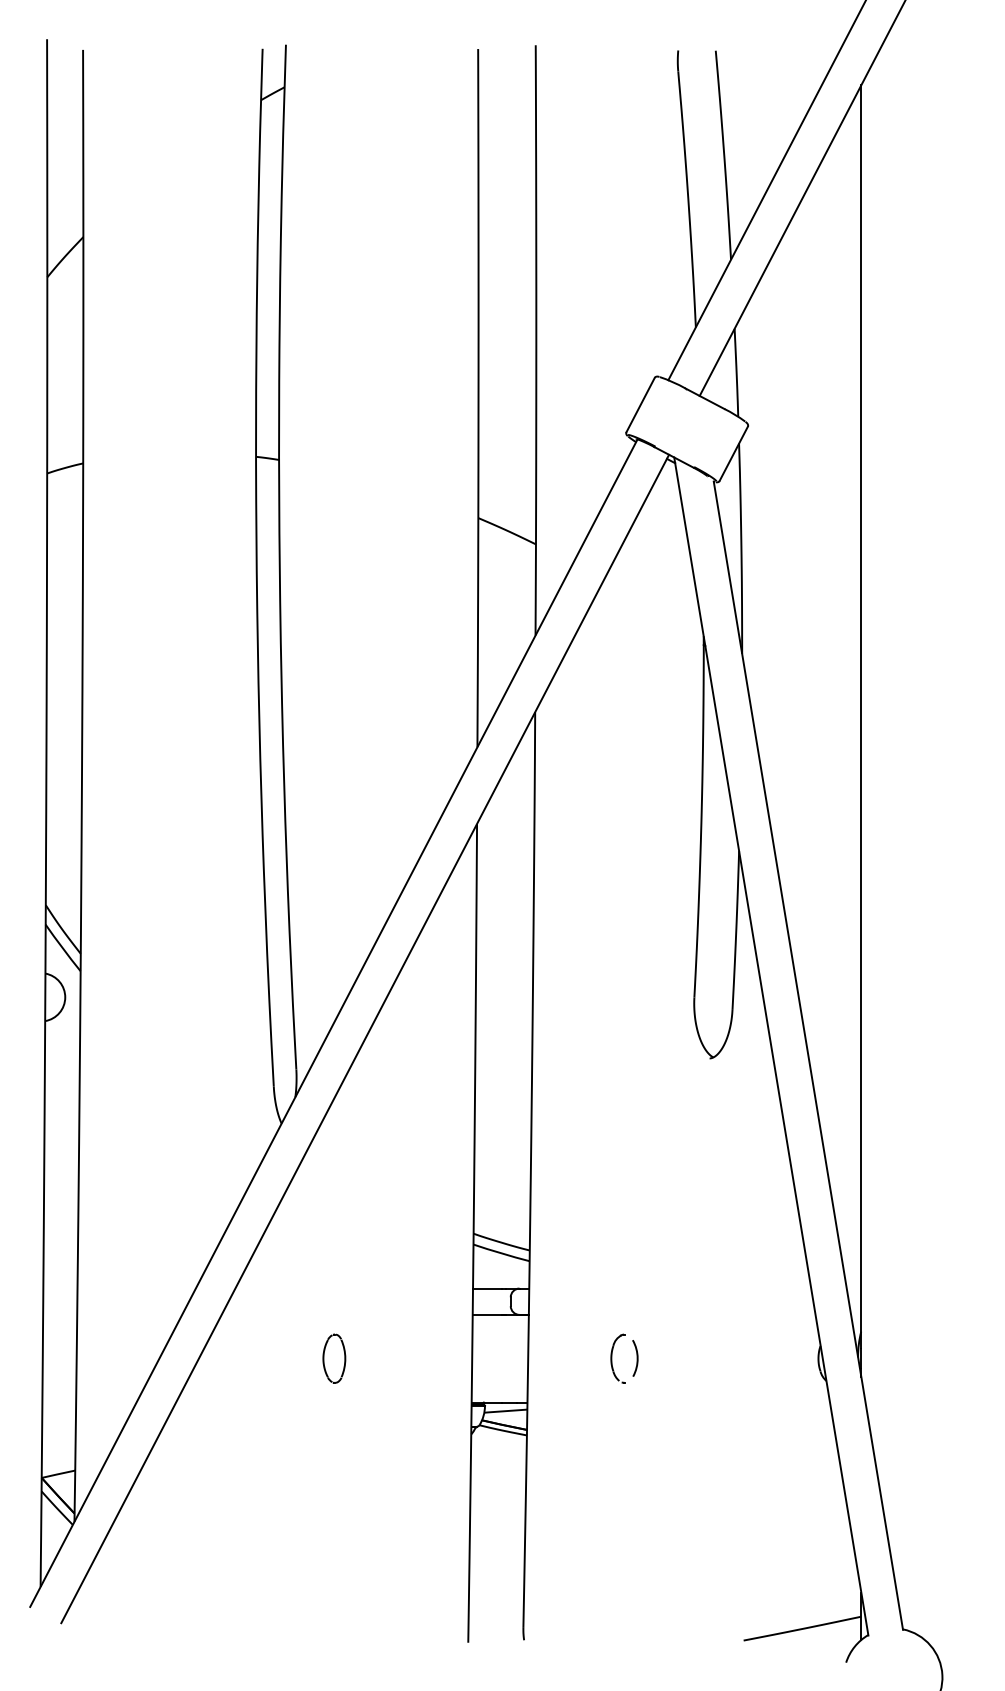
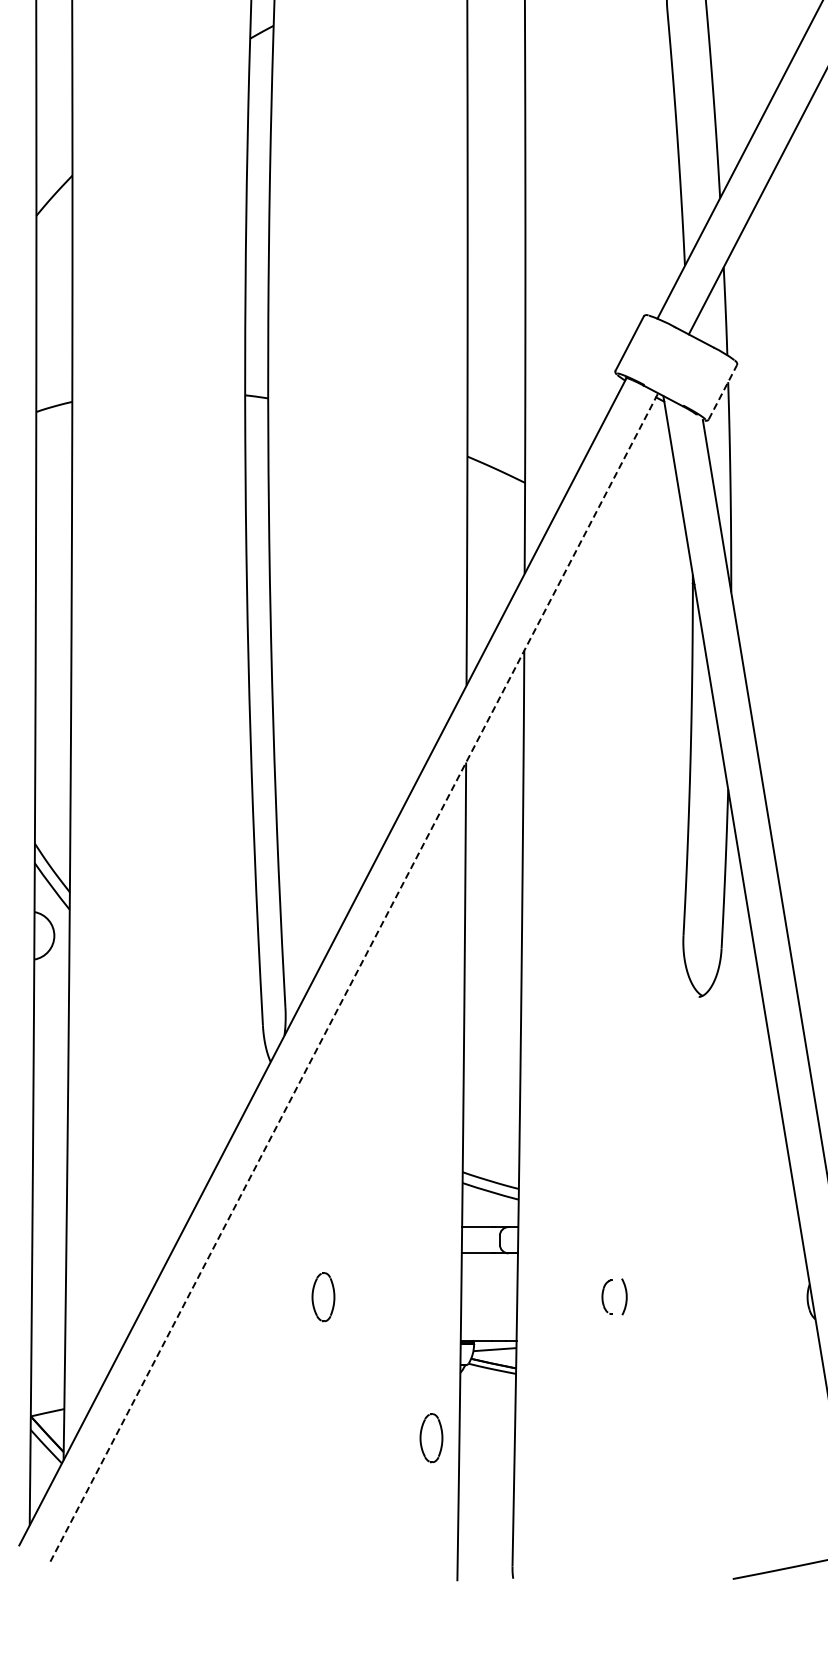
line: (733, 453) -> (722, 391), solid -> dashed
line: (365, 1038) -> (354, 976), solid -> dashed
part: (617, 1358) -> (606, 1296), size x0.7
part: (442, 1499) -> (431, 1437), added

